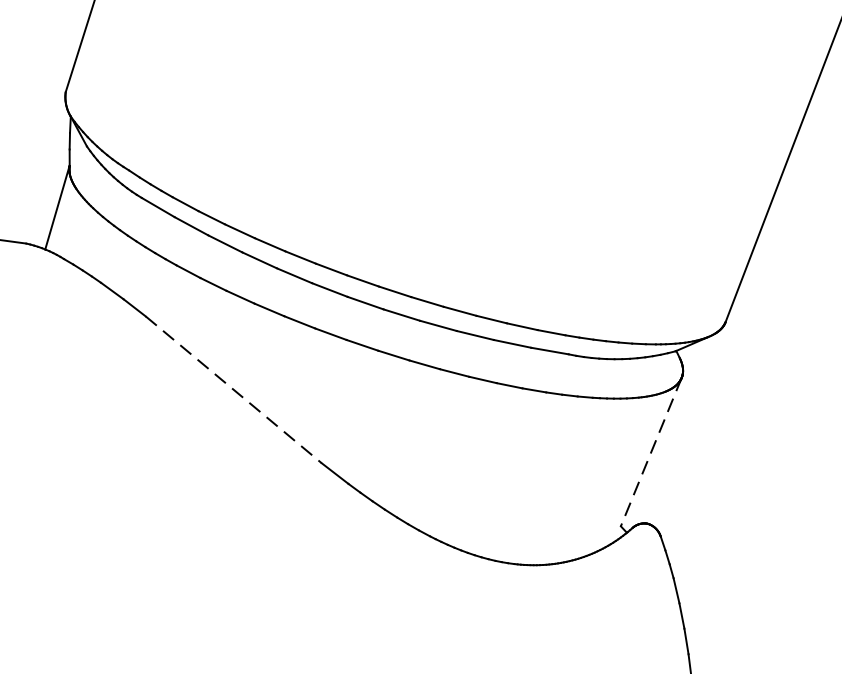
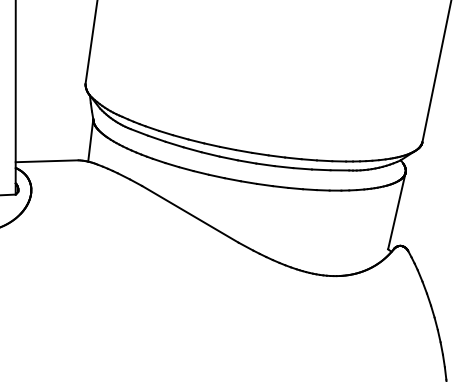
line: (233, 390) -> (190, 214), dashed -> solid
line: (650, 452) -> (396, 211), dashed -> solid

